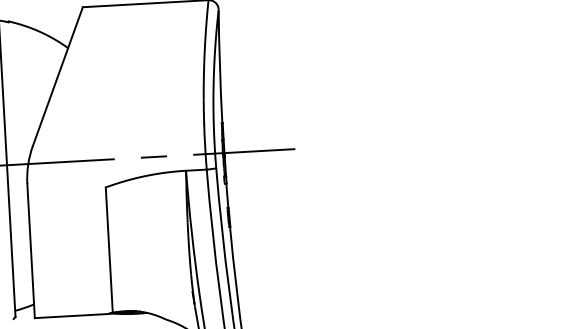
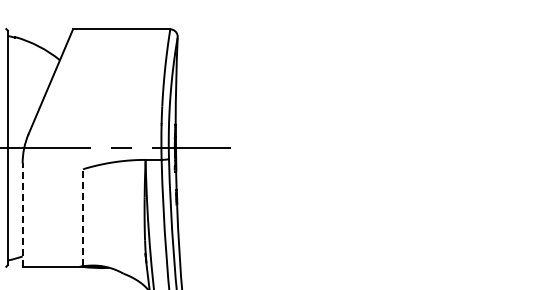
line: (109, 249) -> (83, 217), solid -> dashed
line: (30, 251) -> (22, 215), solid -> dashed

